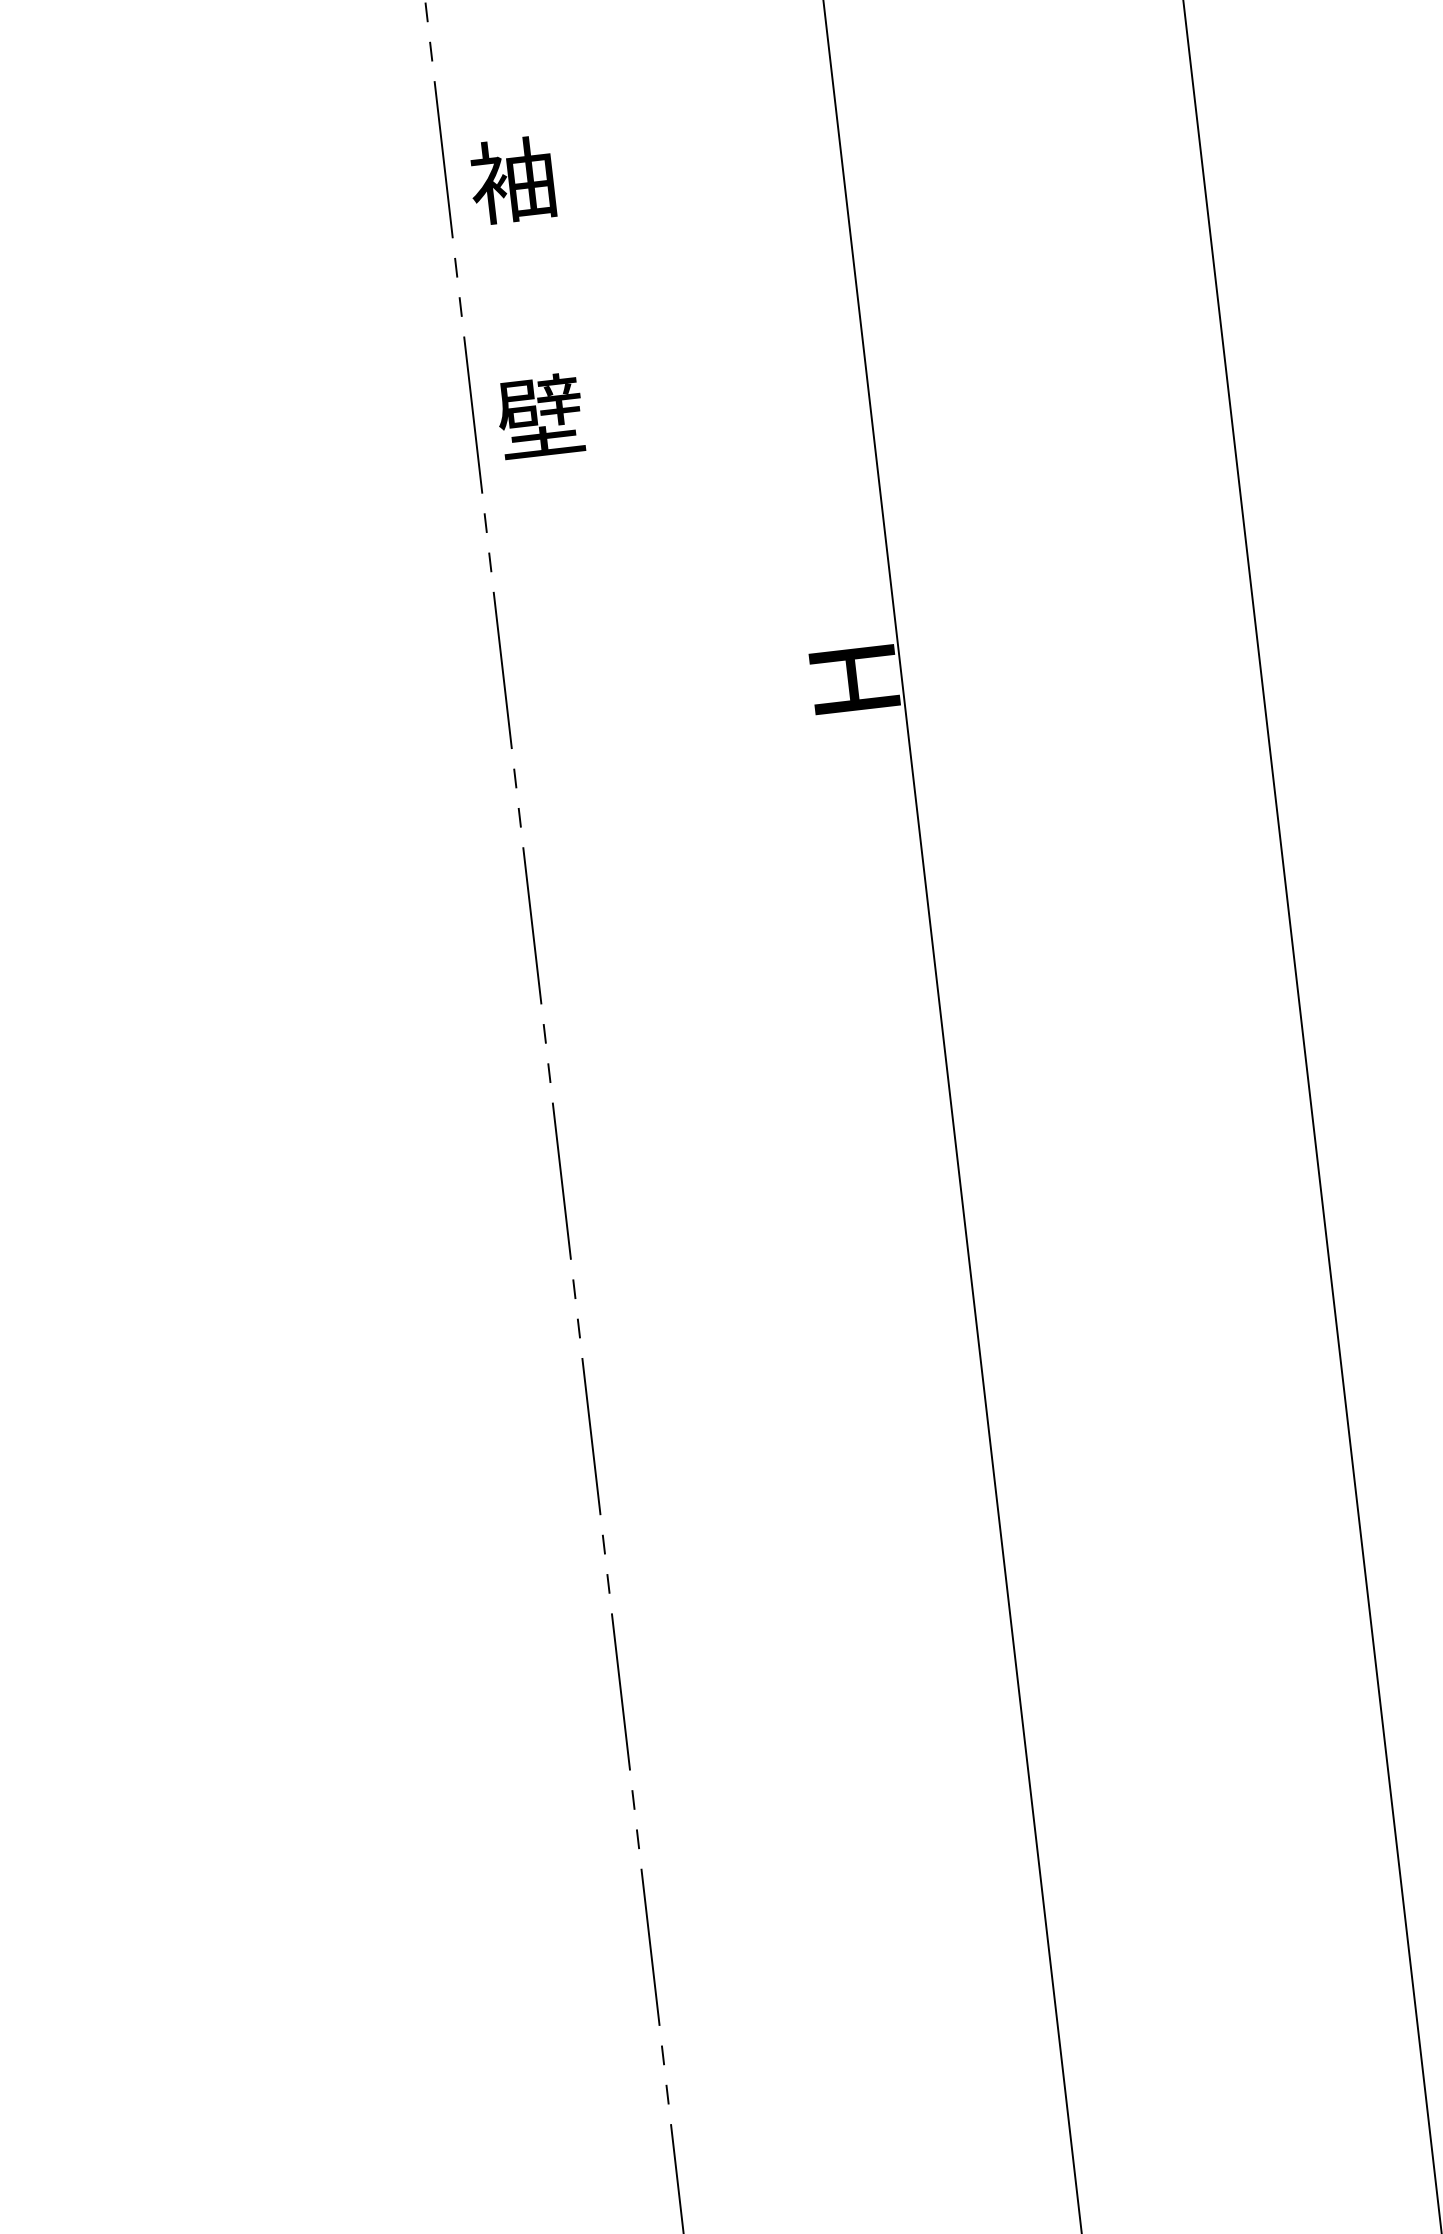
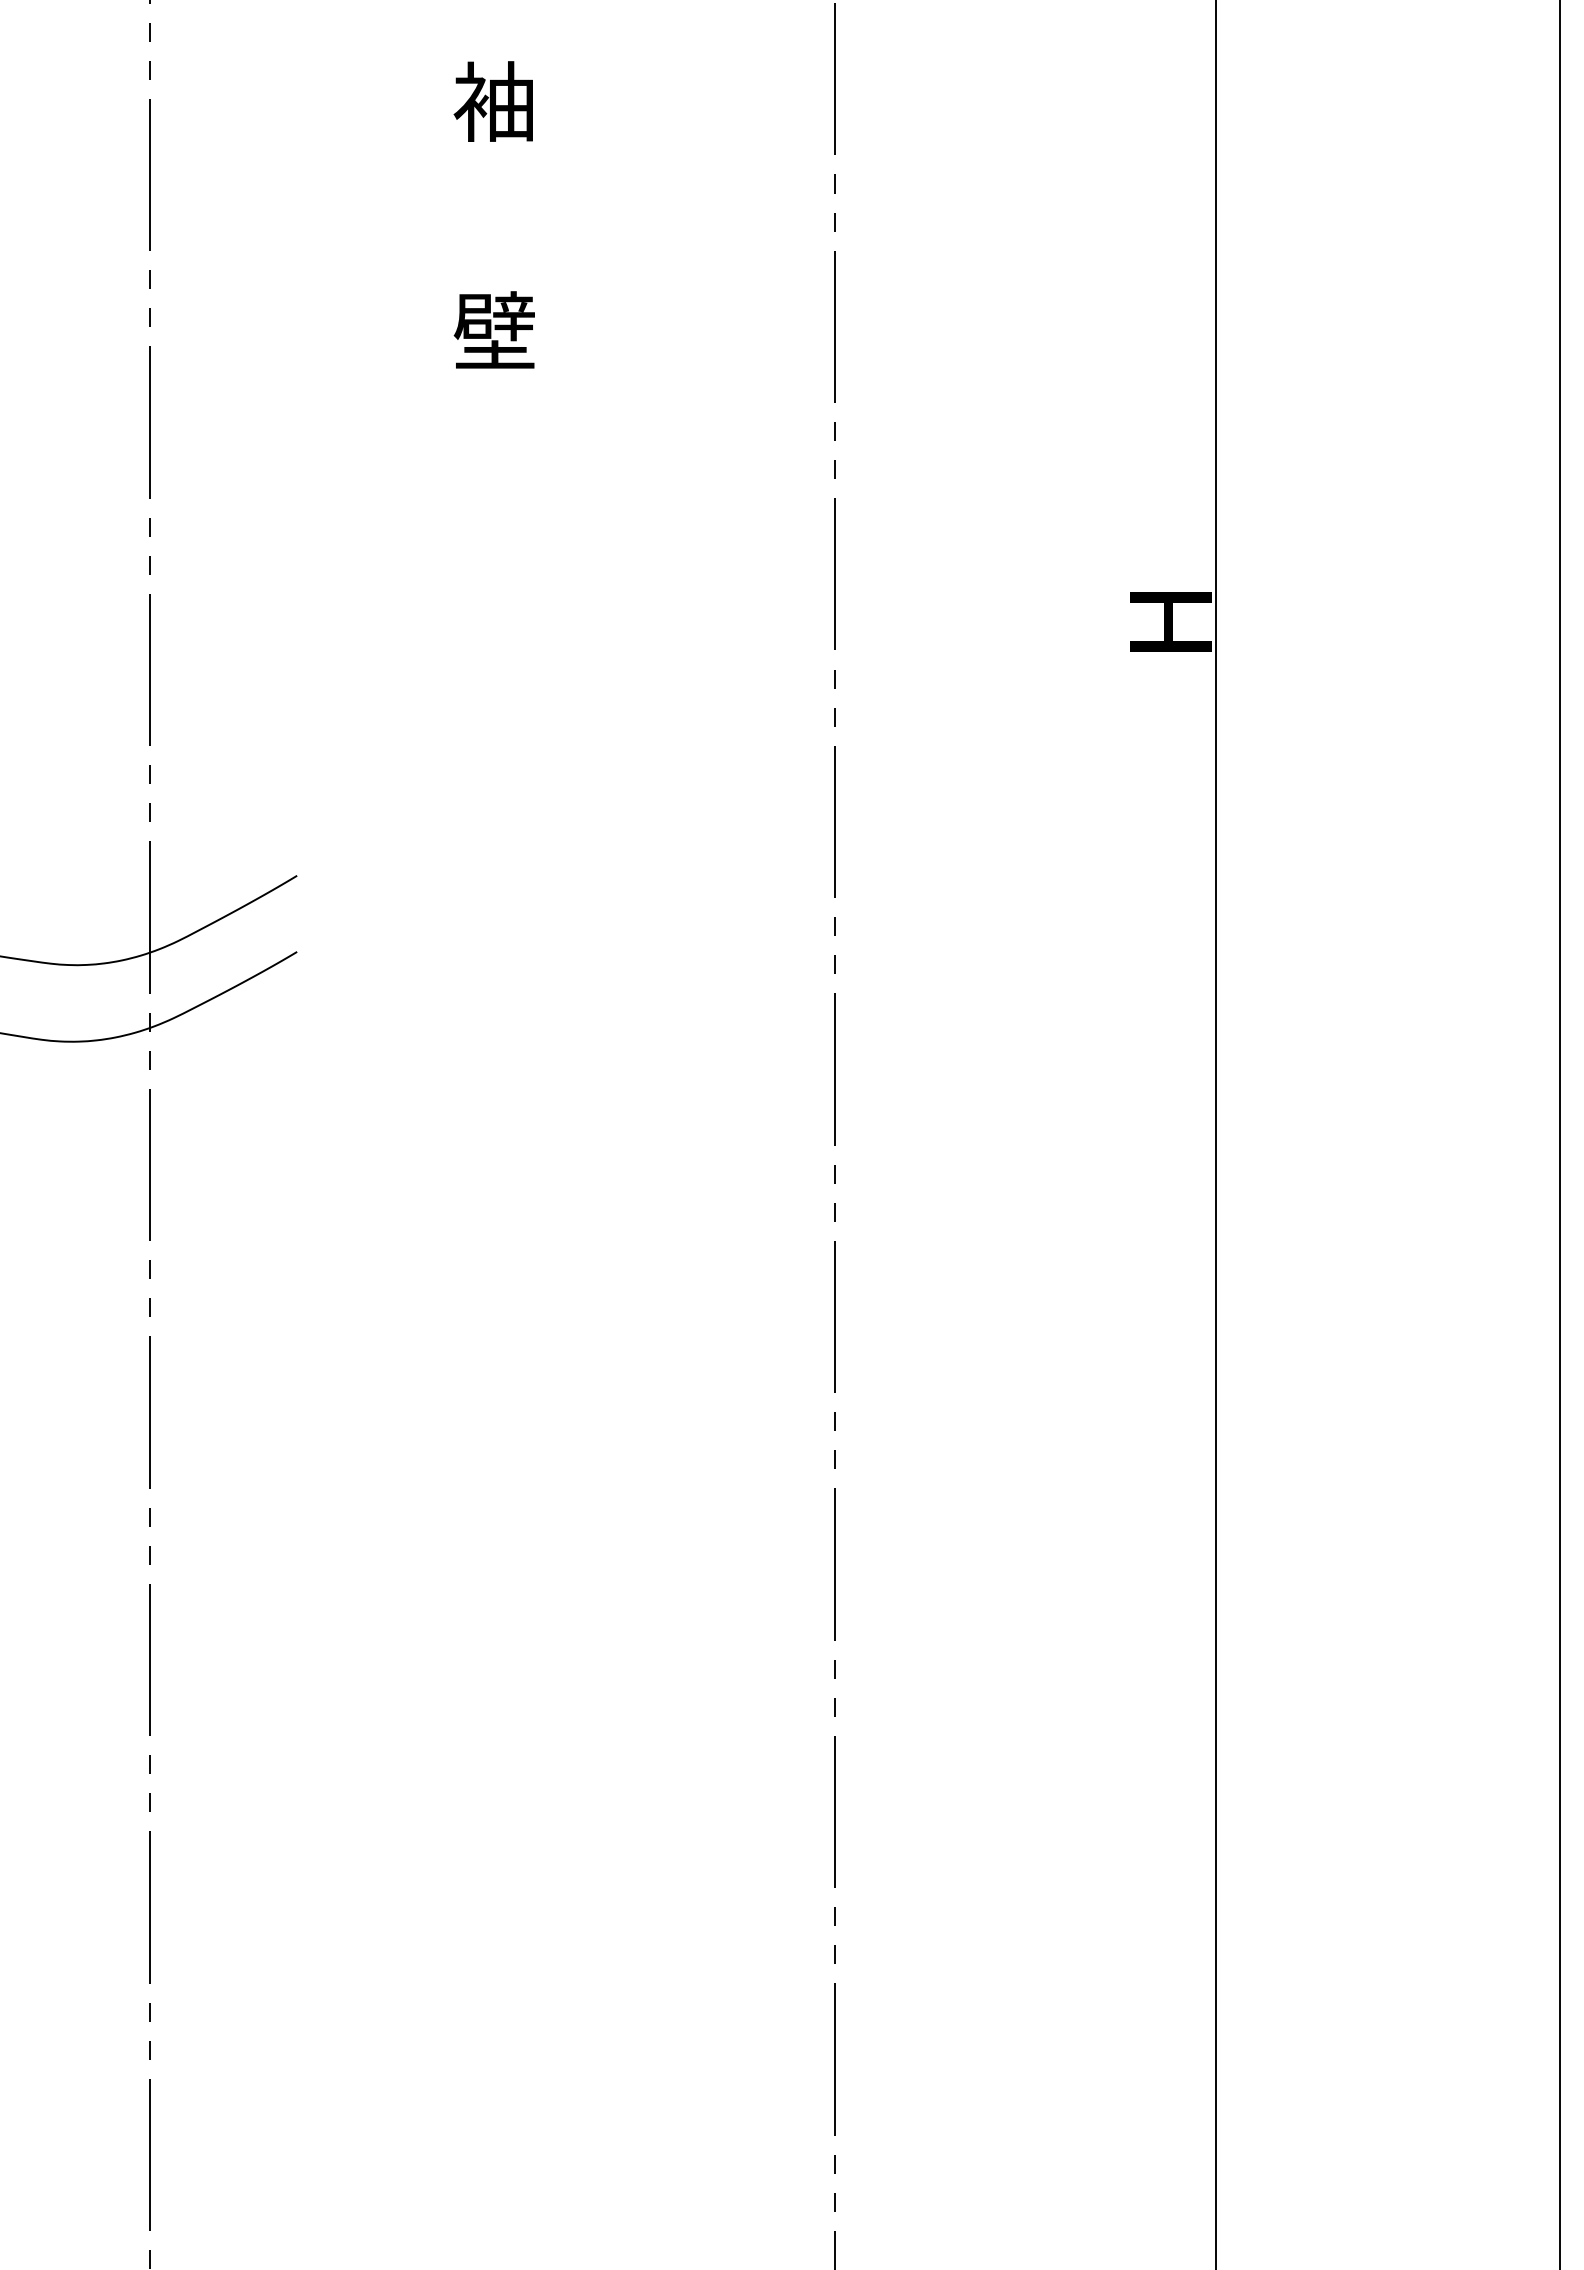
text: (525, 296) -> (493, 214), moved

